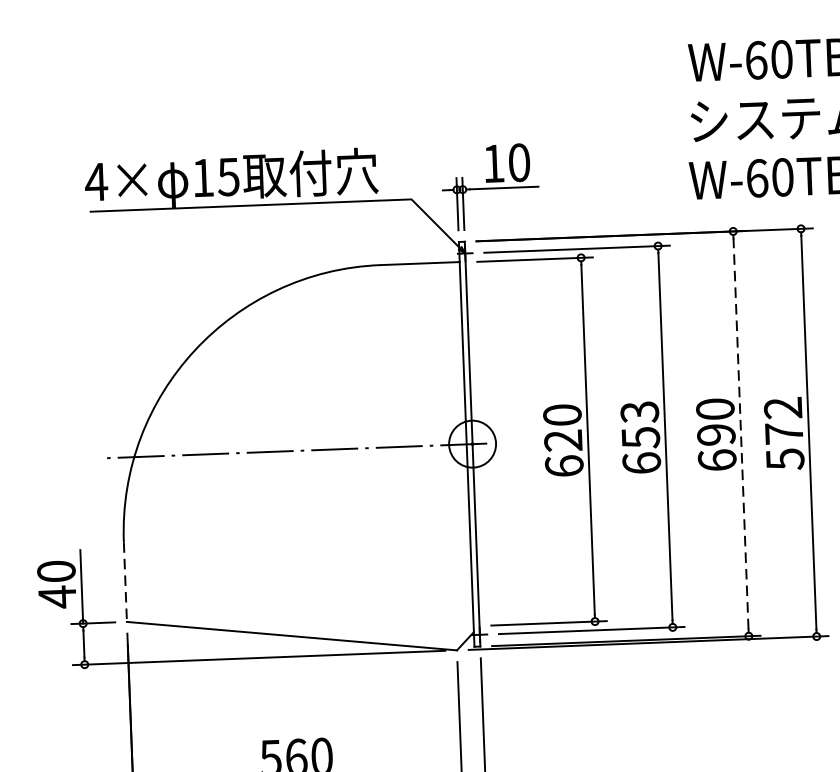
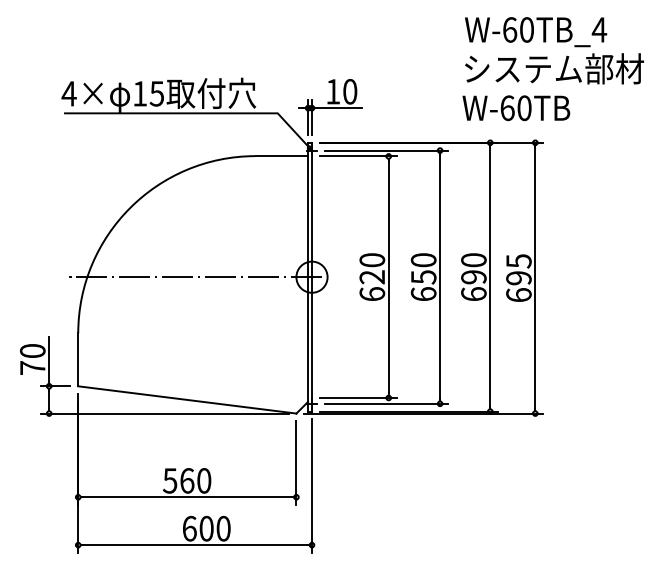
text: (639, 412) -> (423, 260), 653 -> 650
line: (741, 434) -> (490, 277), dashed -> solid
text: (783, 434) -> (518, 278), 572 -> 695
line: (125, 583) -> (78, 360), dashed -> solid
text: (56, 596) -> (32, 367), 40 -> 70

